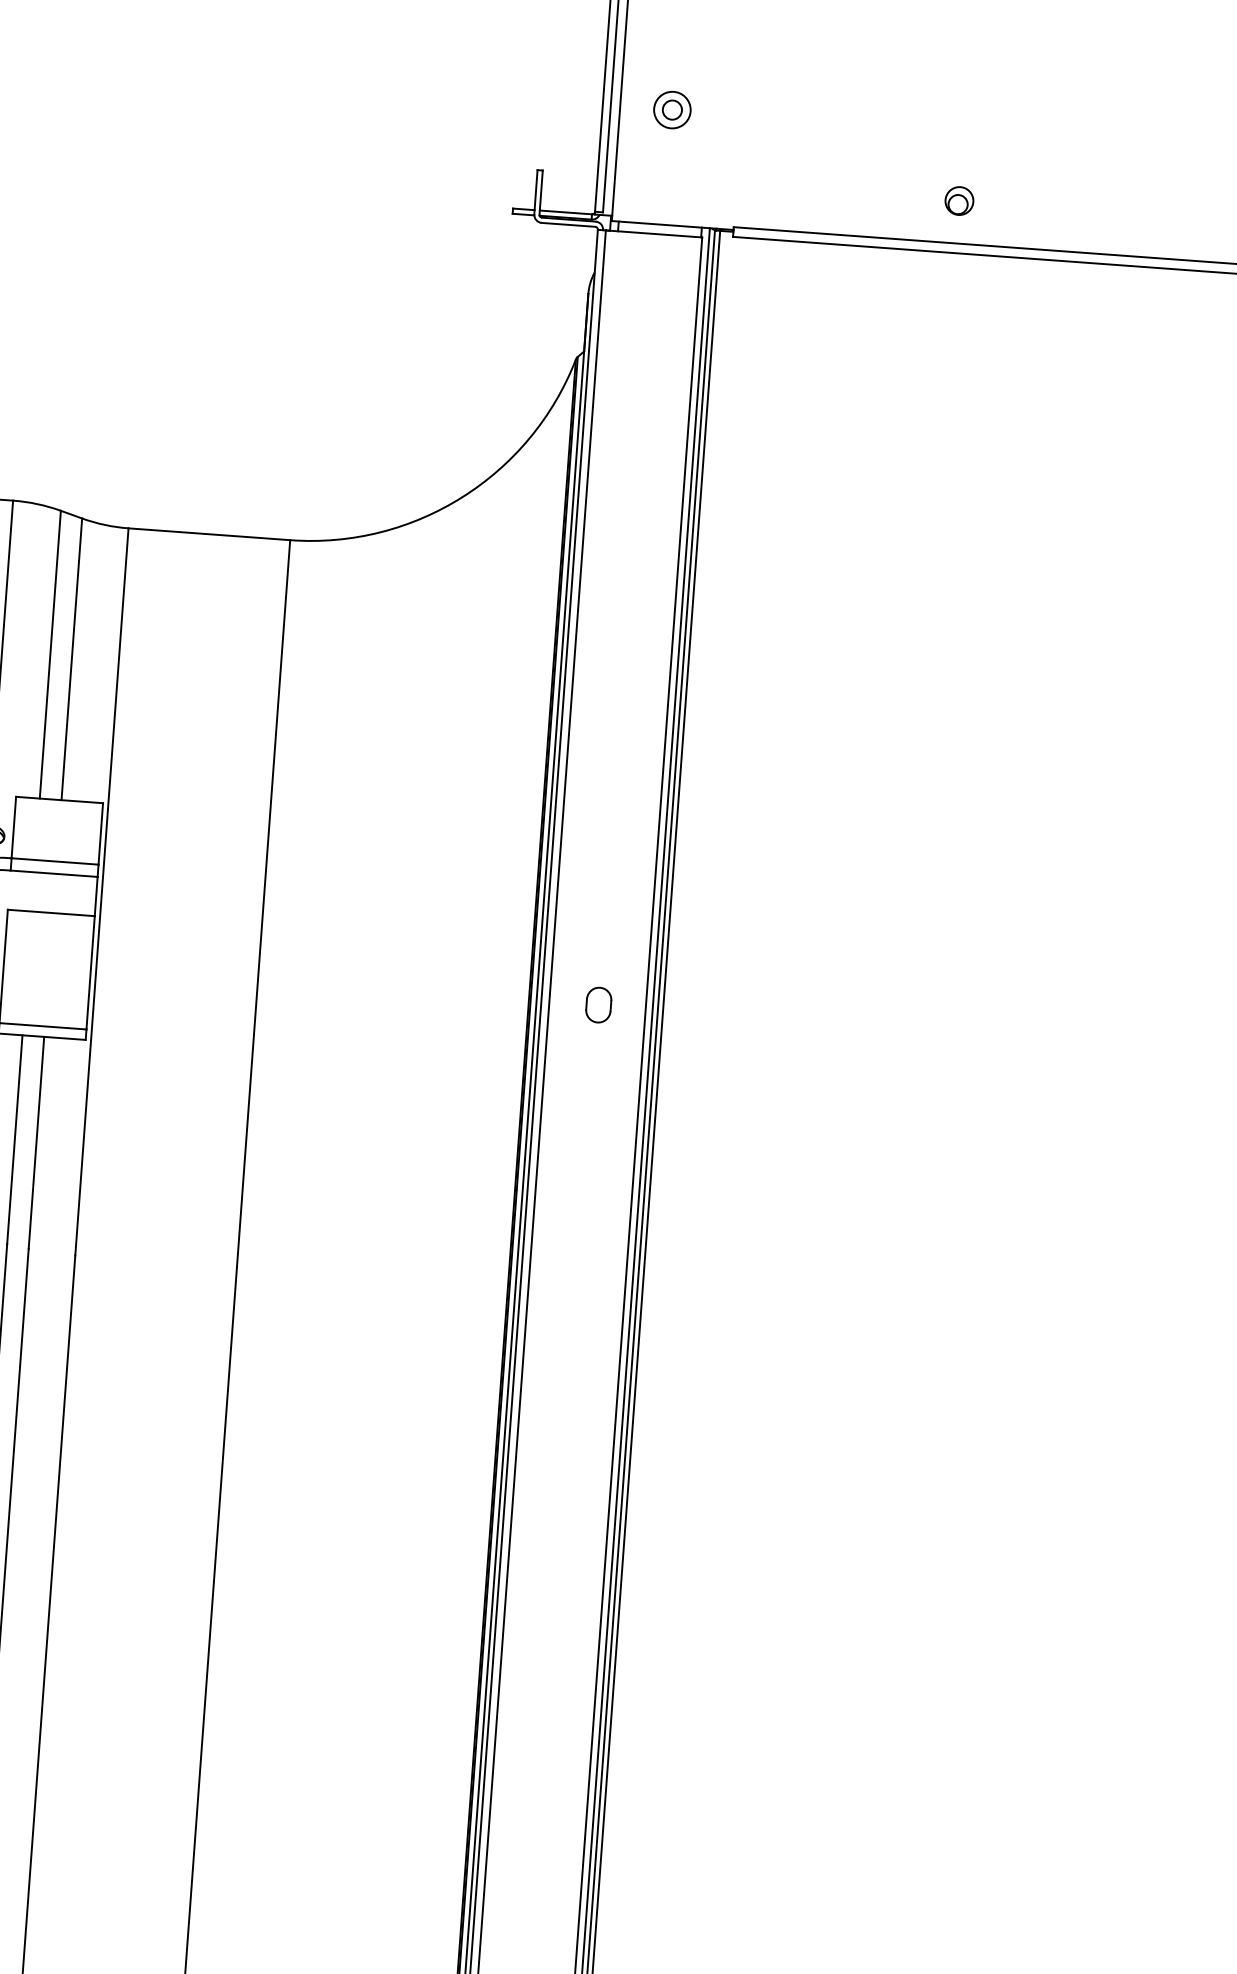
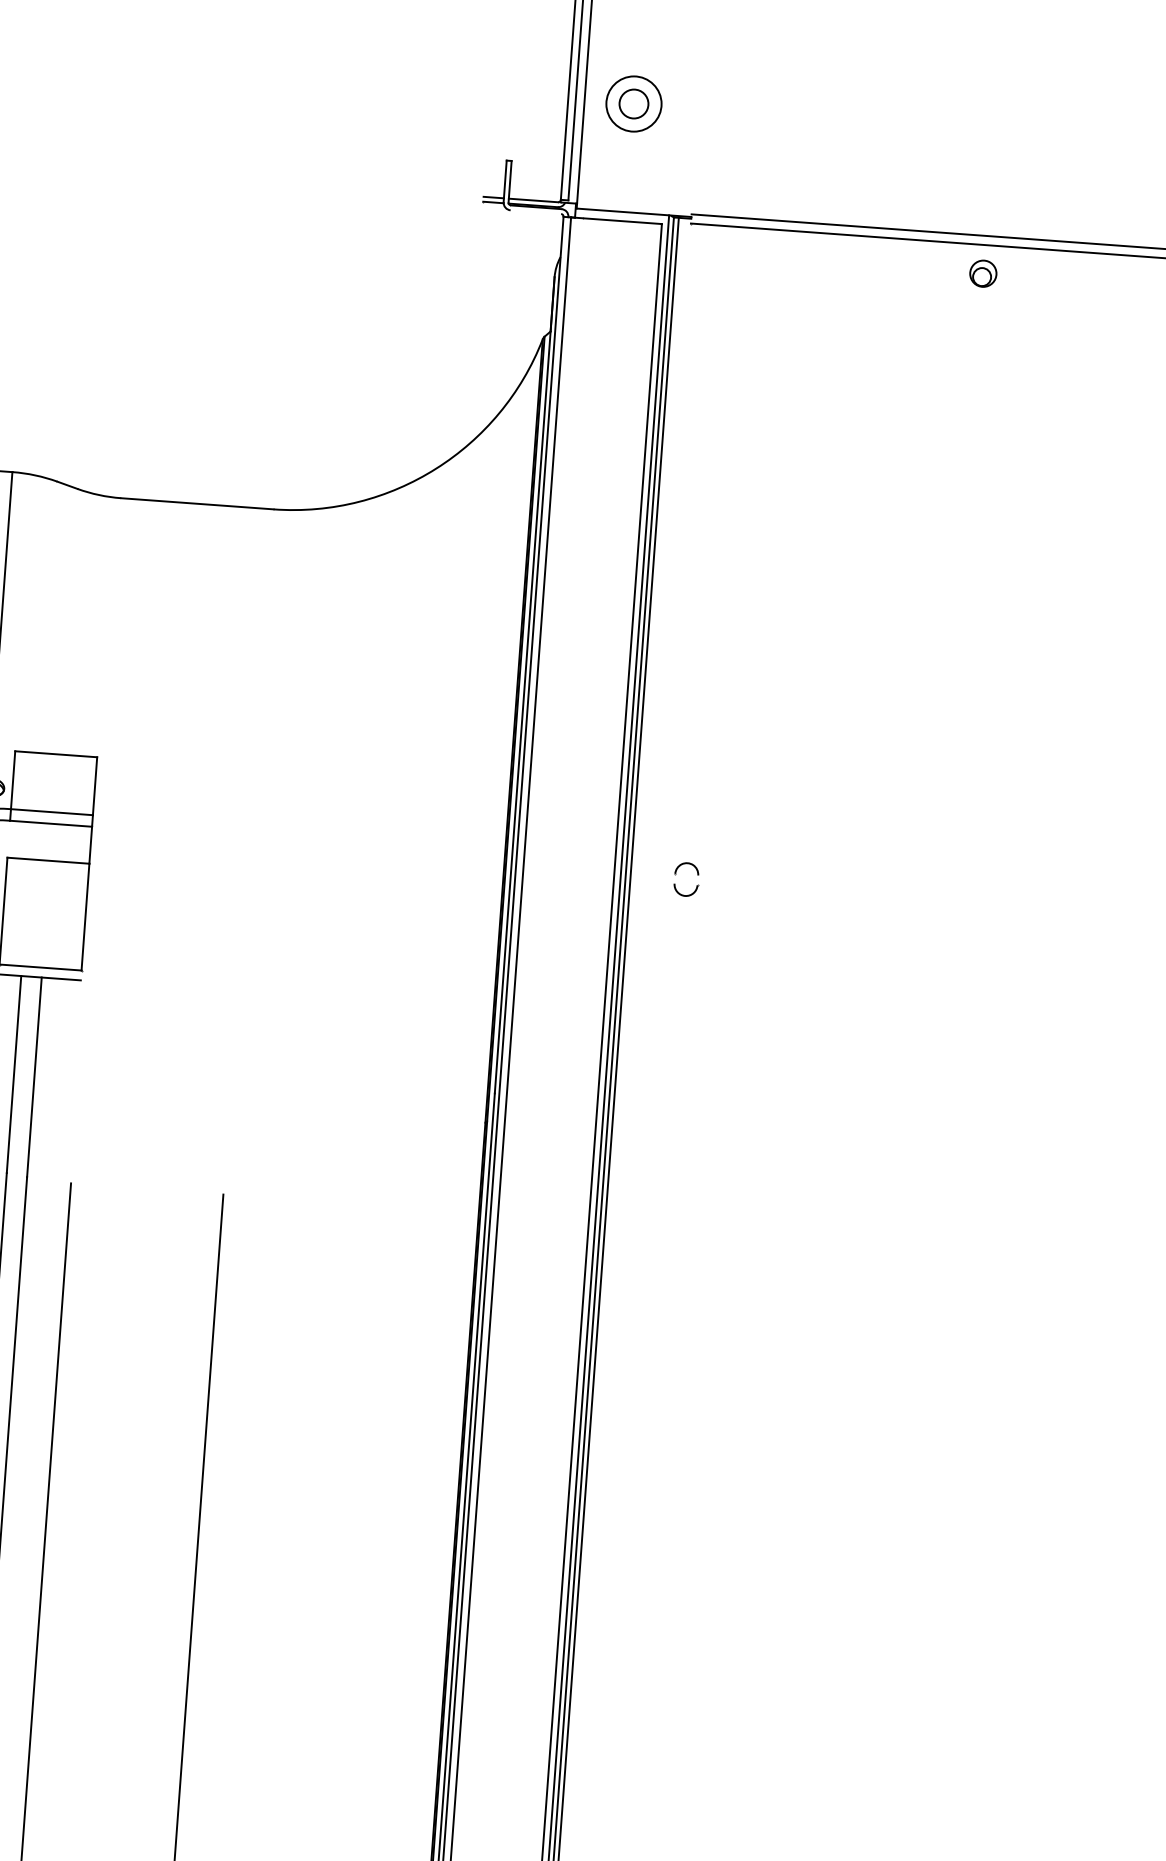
part: (672, 109) -> (633, 103), size x1.6
part: (959, 200) -> (983, 273), moved
line: (568, 225) -> (535, 212), removed
line: (50, 653) -> (47, 616), removed
line: (71, 659) -> (67, 621), removed
line: (102, 891) -> (96, 840), removed
line: (263, 903) -> (248, 851), removed
part: (588, 999) -> (676, 874), moved

